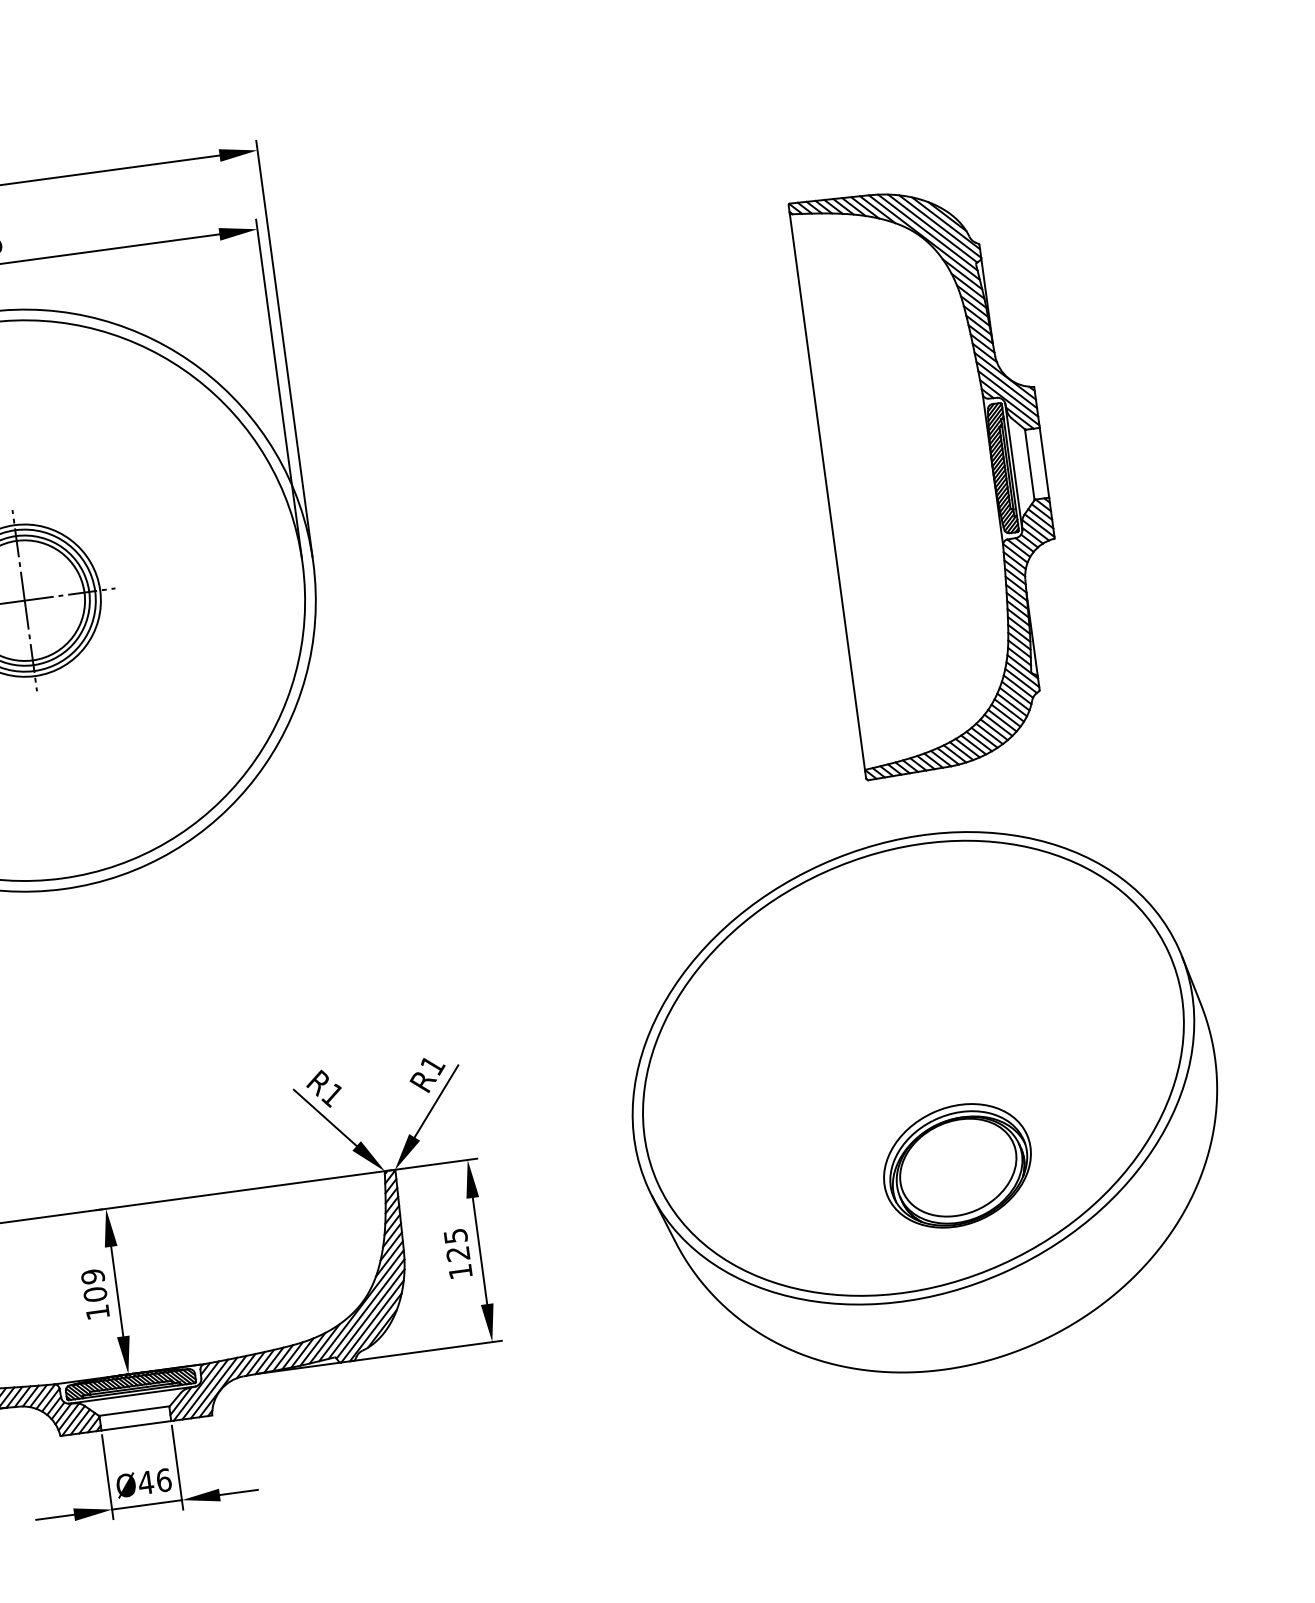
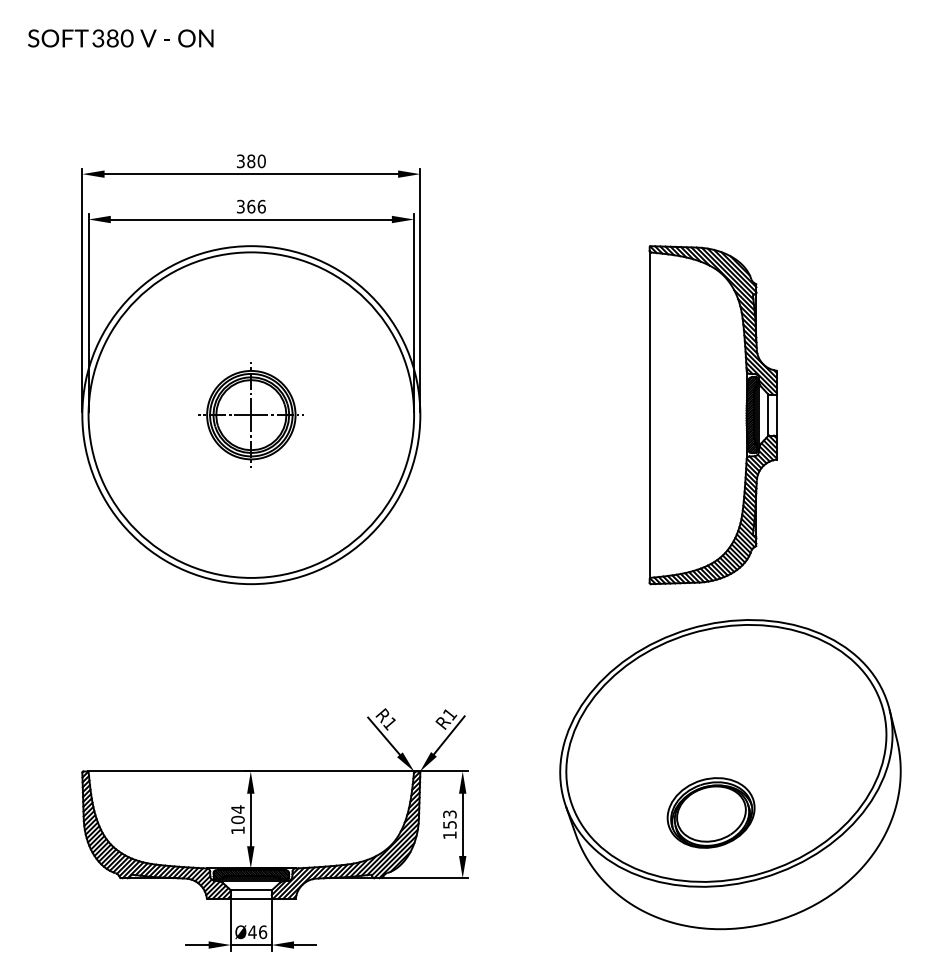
part: (934, 478) -> (712, 415), moved
part: (956, 1165) -> (710, 812), moved
text: (456, 1244) -> (449, 819), 125 -> 153
text: (92, 1276) -> (237, 809), 109 -> 104

